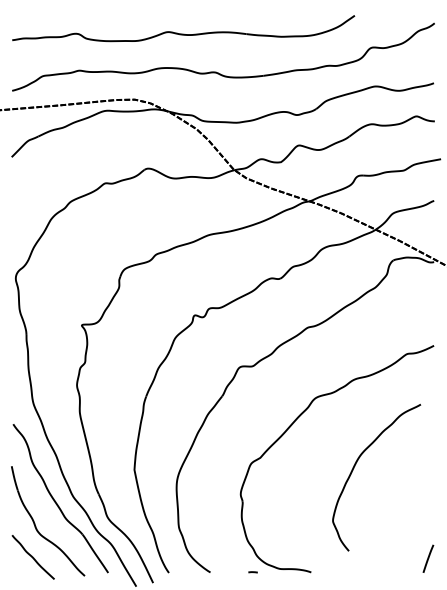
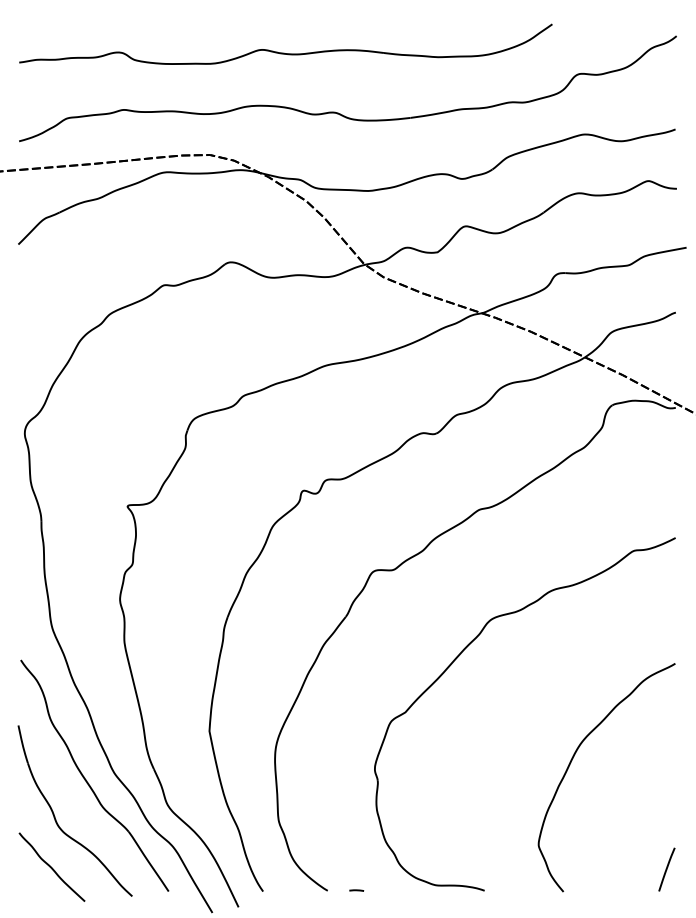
curve: (355, 466) -> (573, 760), moved
line: (252, 572) -> (355, 890), moved

